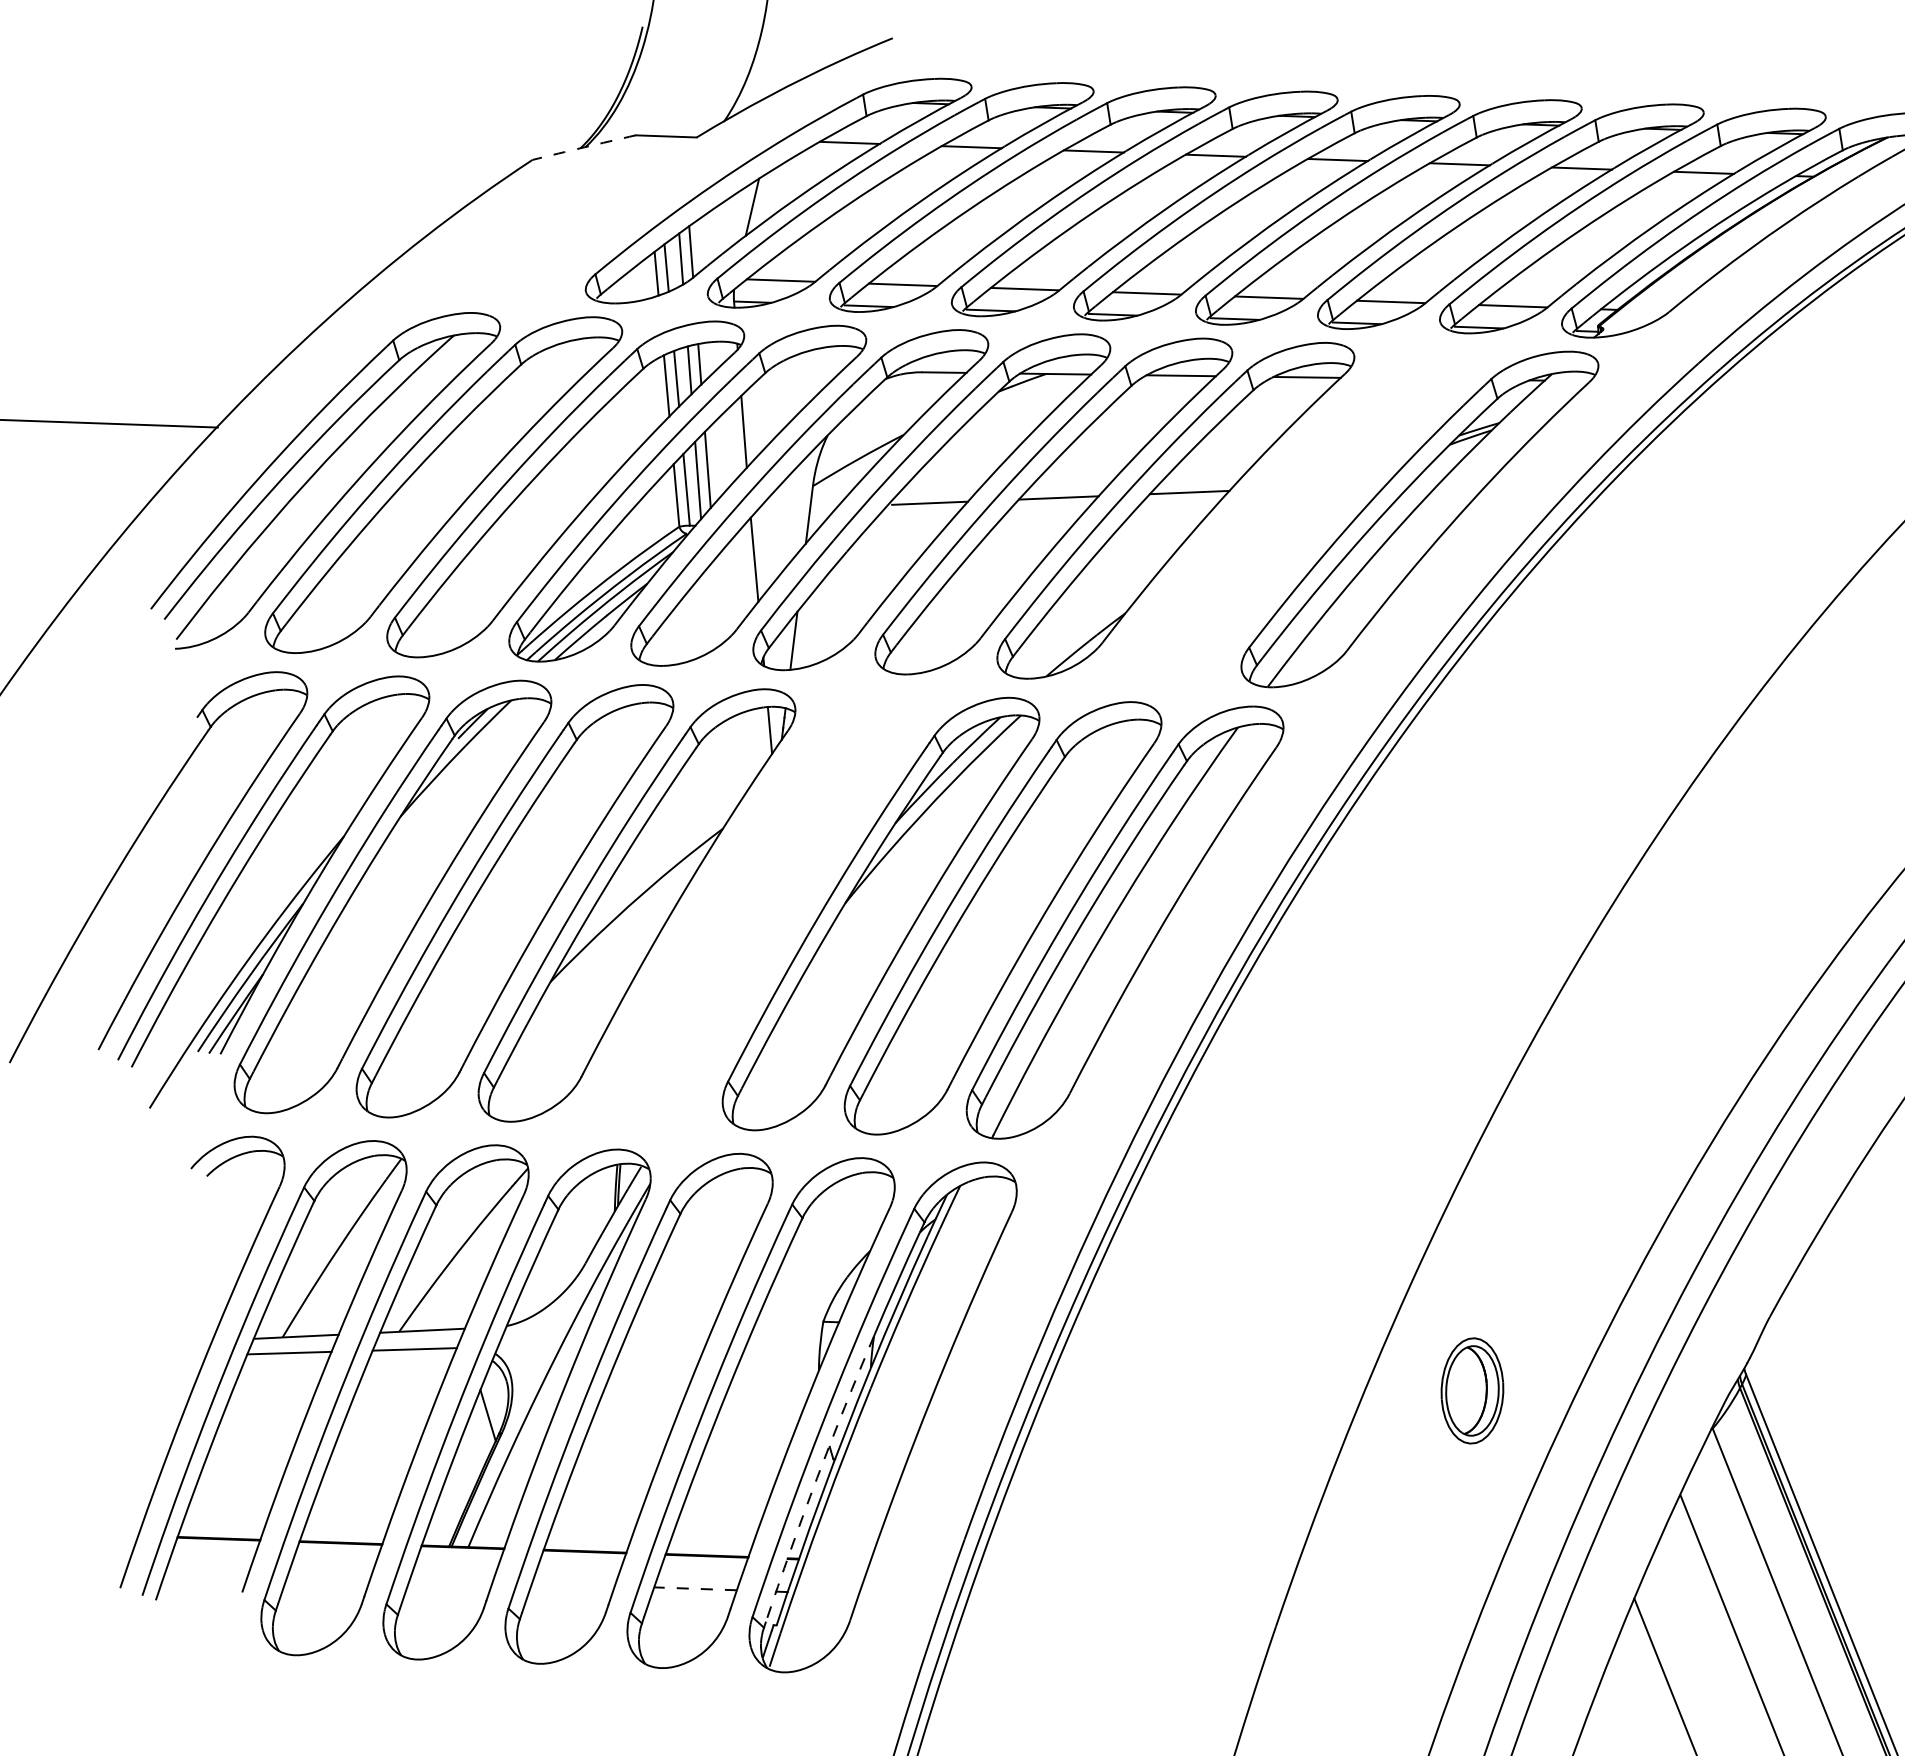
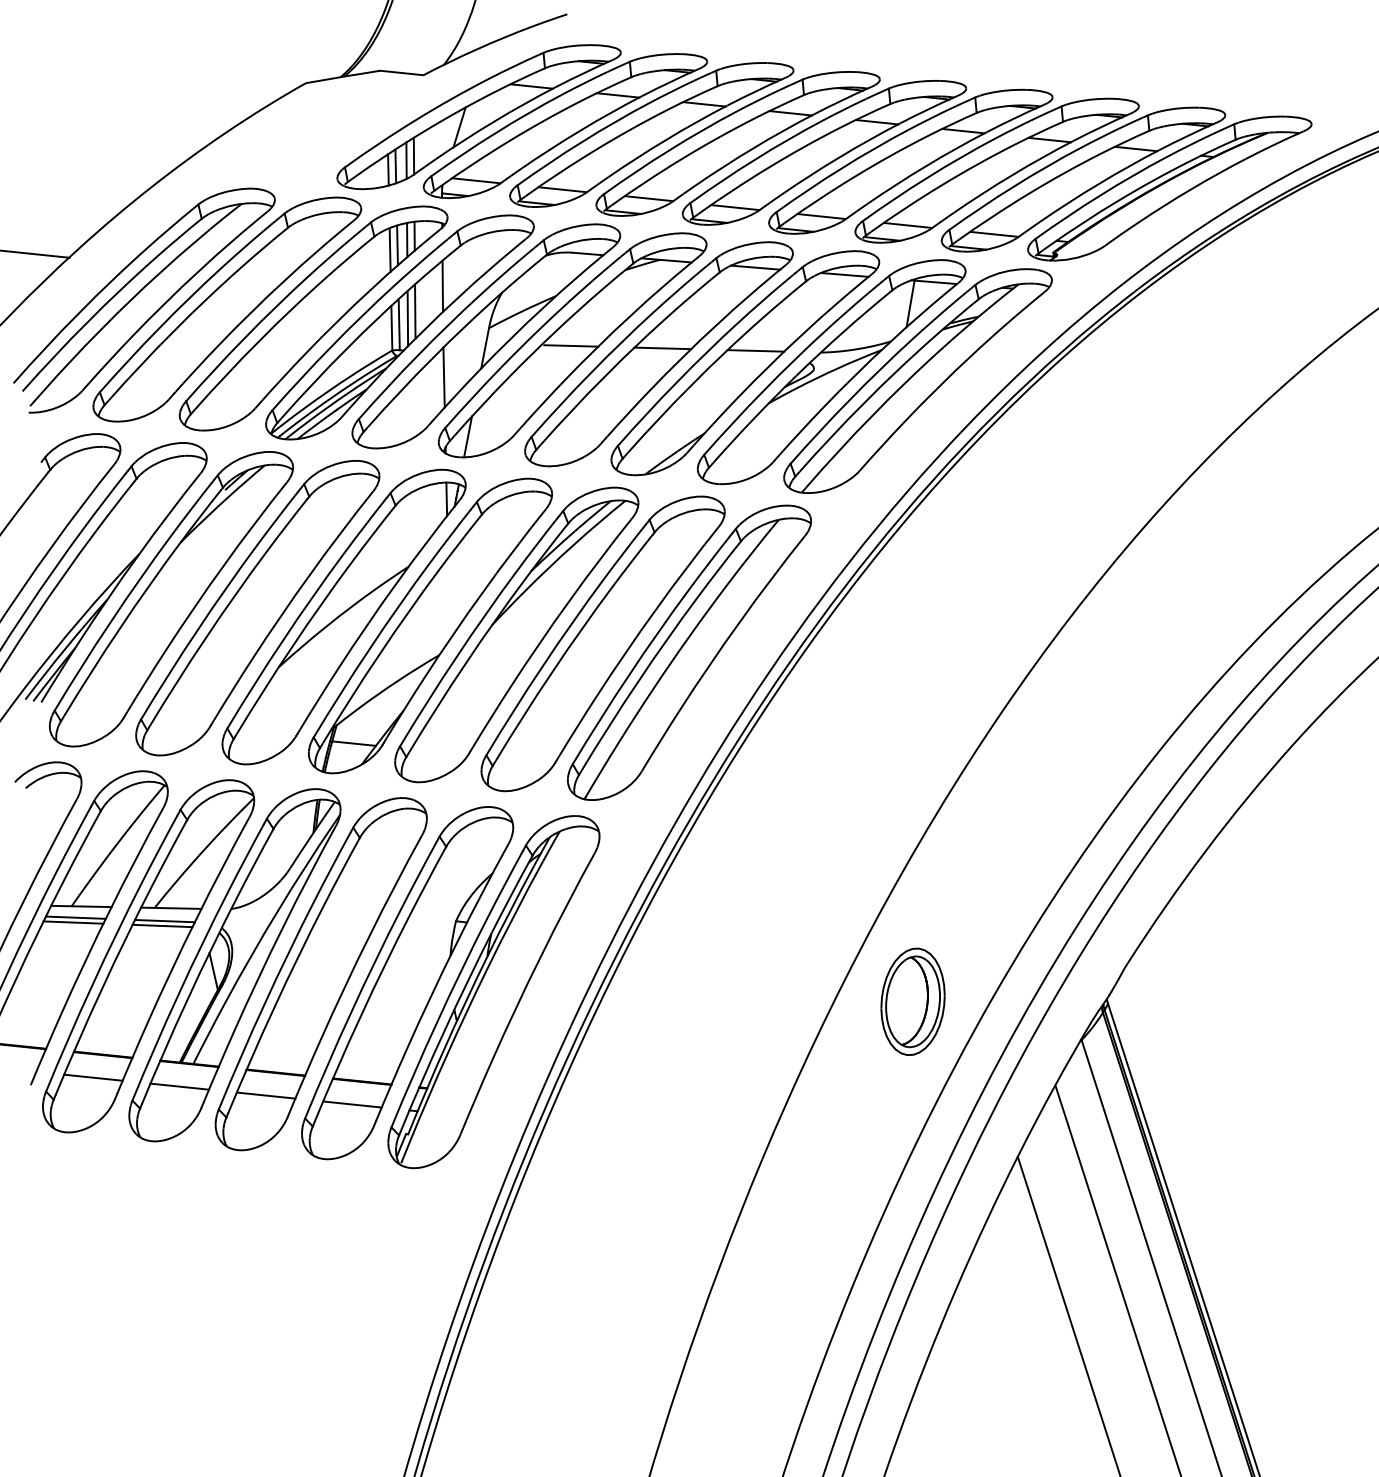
arc: (584, 146) -> (343, 76), dashed -> solid
part: (1297, 515) -> (831, 372), added
part: (759, 909) -> (430, 625), added
line: (411, 1355) -> (162, 925), added
line: (286, 1360) -> (73, 922), added
part: (1471, 1390) -> (912, 1001), size x1.43
arc: (817, 1477) -> (444, 1031), dashed -> solid
line: (329, 1575) -> (93, 1077), added
line: (451, 1580) -> (179, 1086), added
line: (572, 1584) -> (265, 1095), added
line: (695, 1588) -> (352, 1104), dashed -> solid

